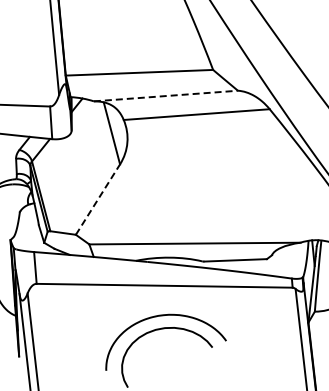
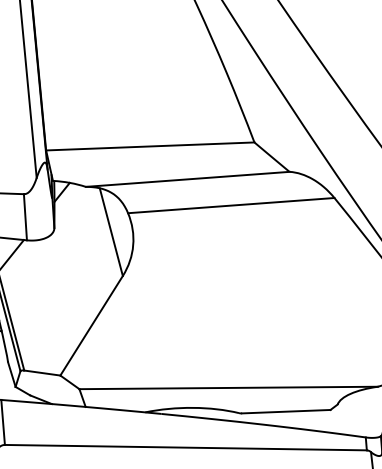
line: (166, 96) -> (188, 180), dashed -> solid
line: (97, 199) -> (90, 325), dashed -> solid

